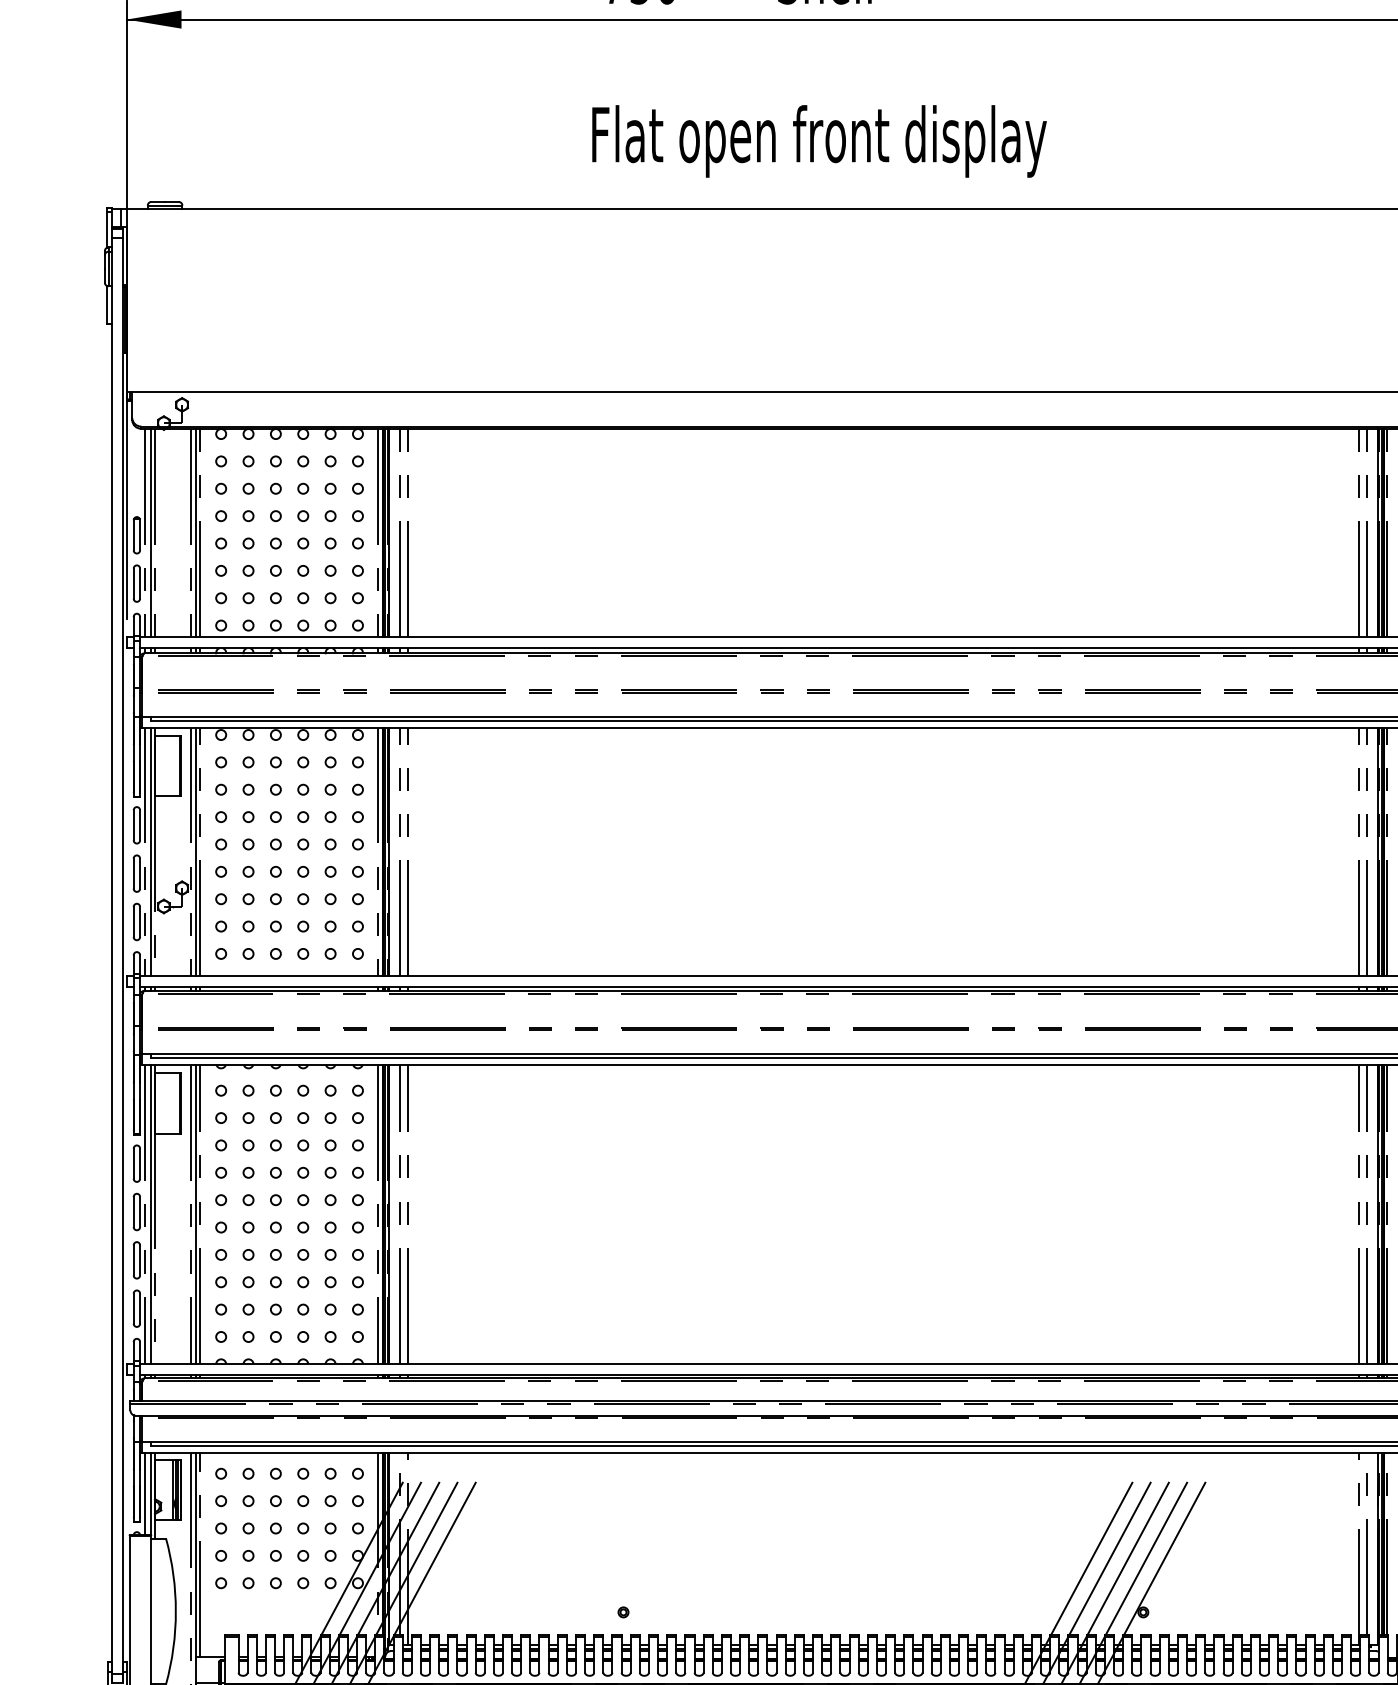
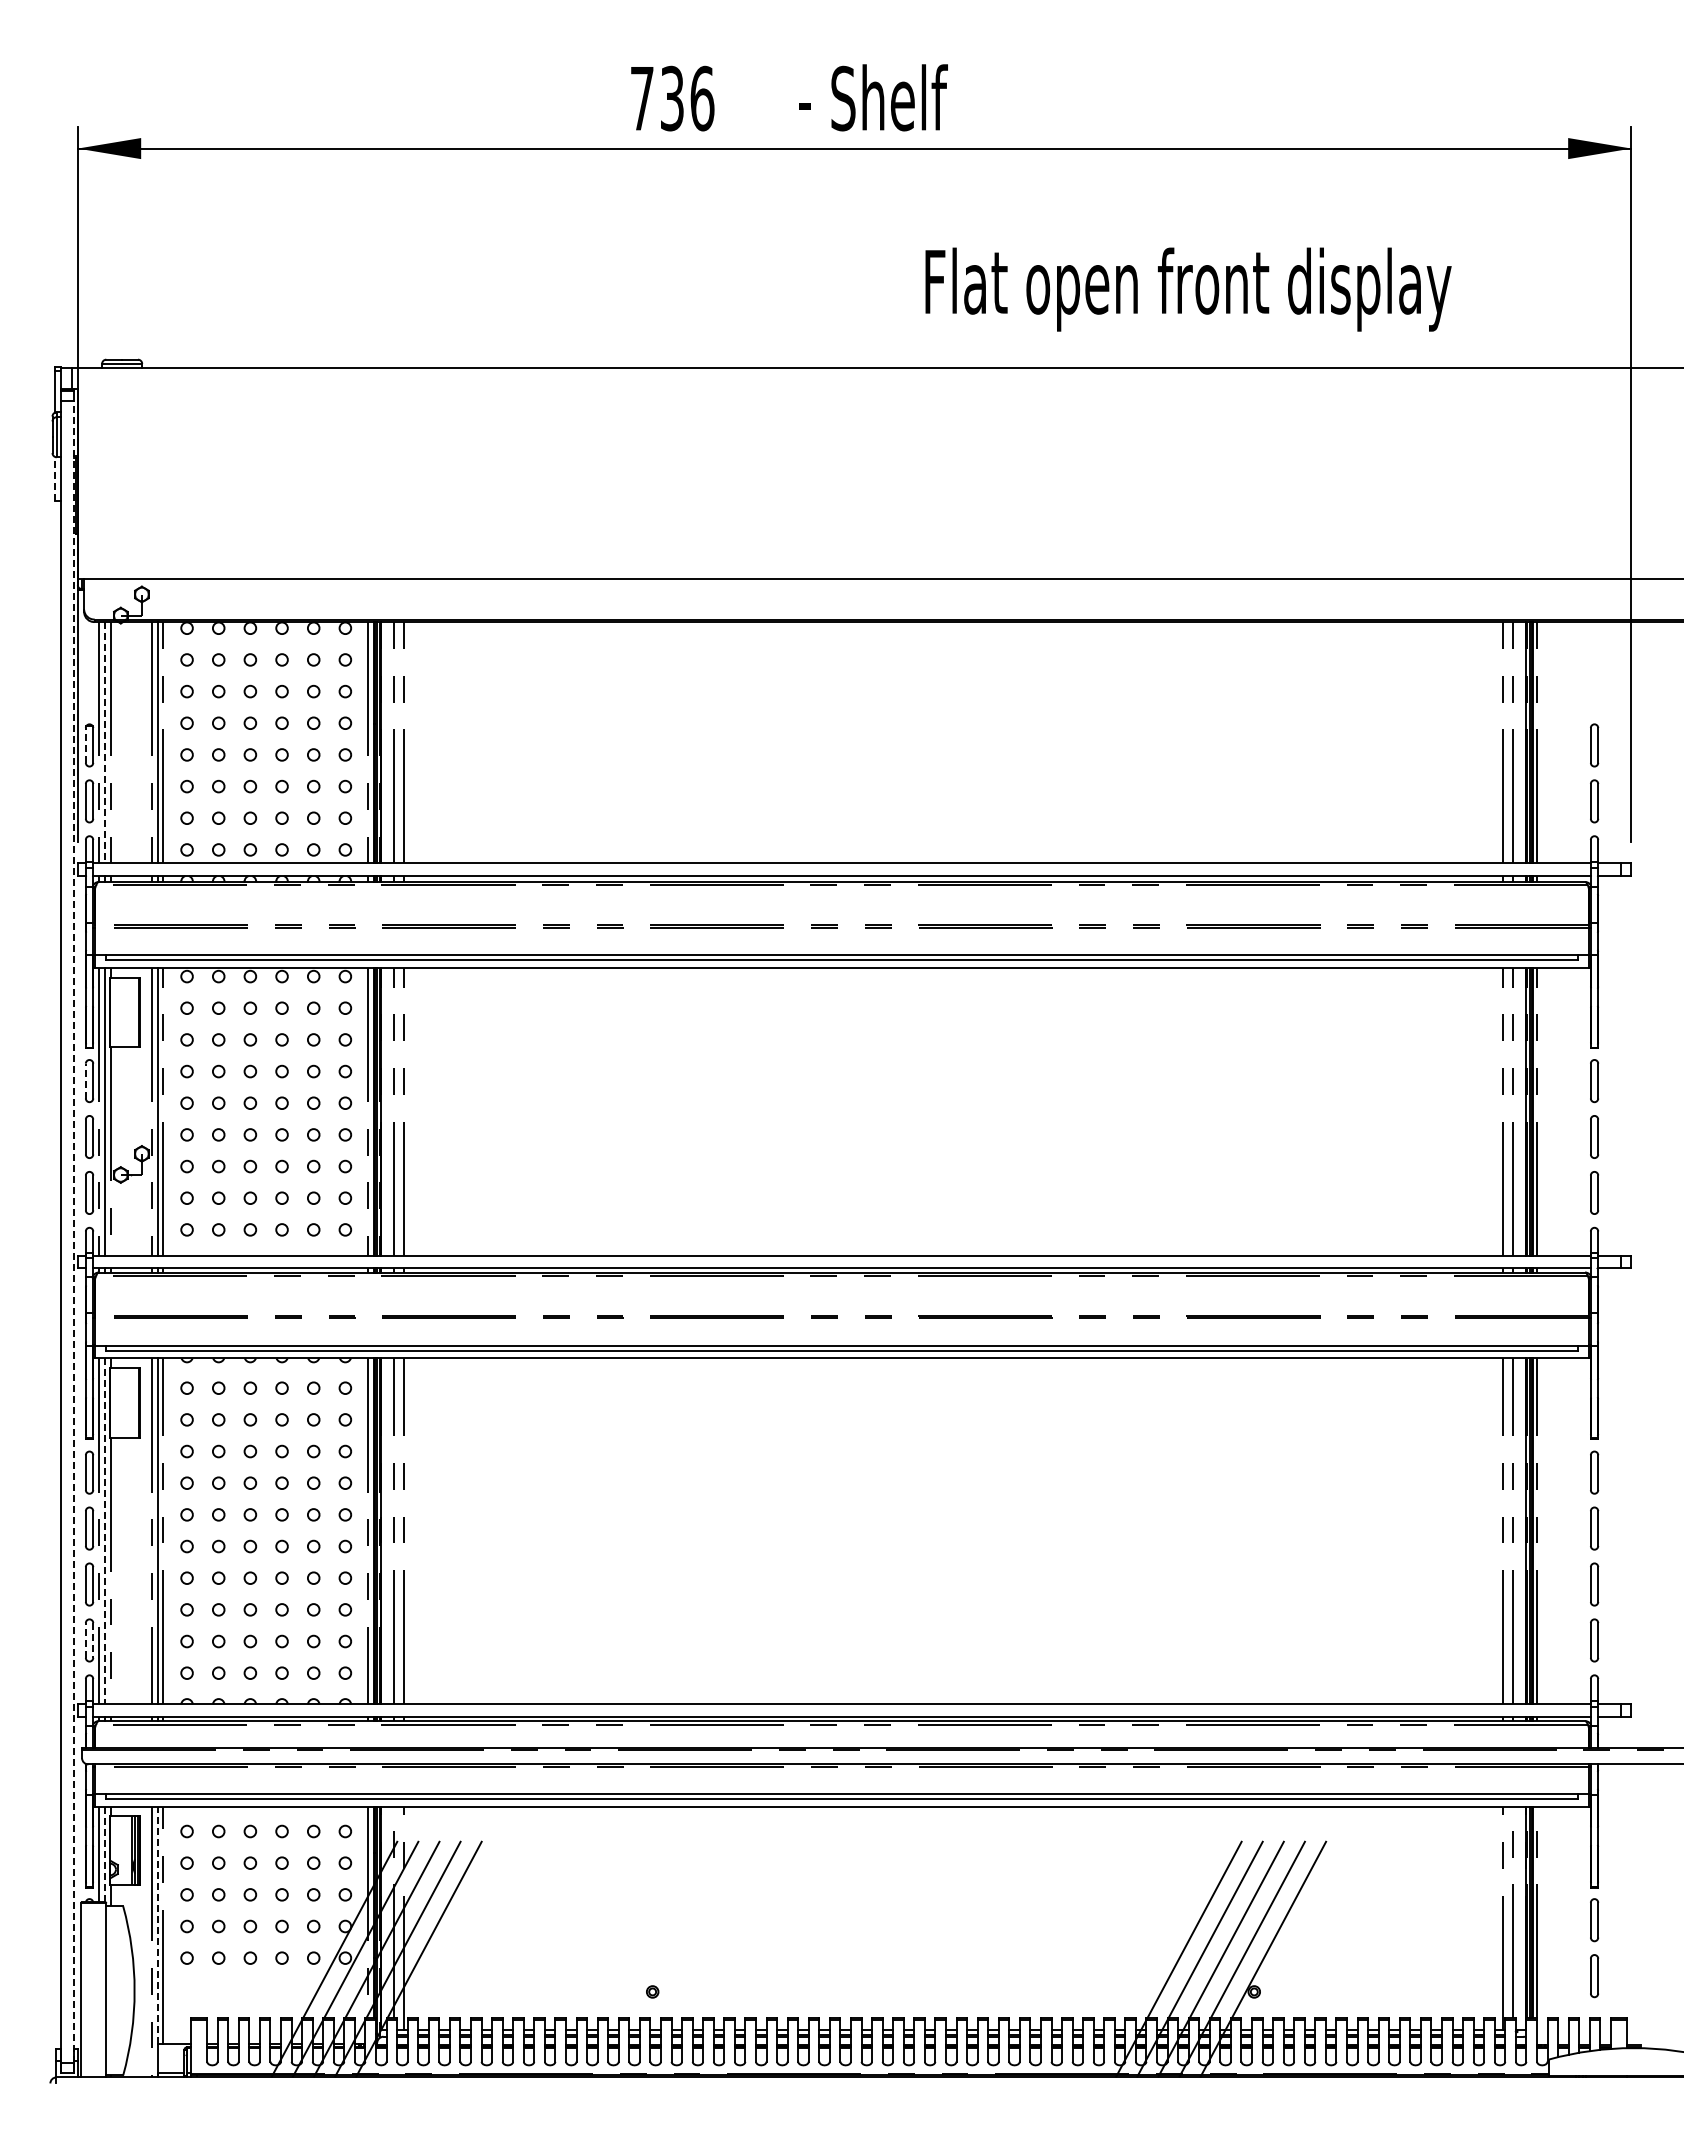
text: (819, 141) -> (1188, 289), moved
line: (106, 304) -> (54, 478), solid -> dashed
line: (150, 532) -> (105, 742), solid -> dashed
line: (133, 534) -> (85, 744), solid -> dashed
line: (133, 824) -> (85, 1080), solid -> dashed
line: (123, 956) -> (73, 1232), solid -> dashed
line: (150, 1214) -> (105, 1531), solid -> dashed
line: (133, 1307) -> (85, 1639), solid -> dashed
line: (140, 1308) -> (93, 1640), solid -> dashed
line: (150, 1493) -> (105, 1854), solid -> dashed
line: (195, 1554) -> (157, 1924), solid -> dashed

